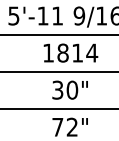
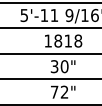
text: (92, 52) -> (78, 40), 1814 -> 1818

